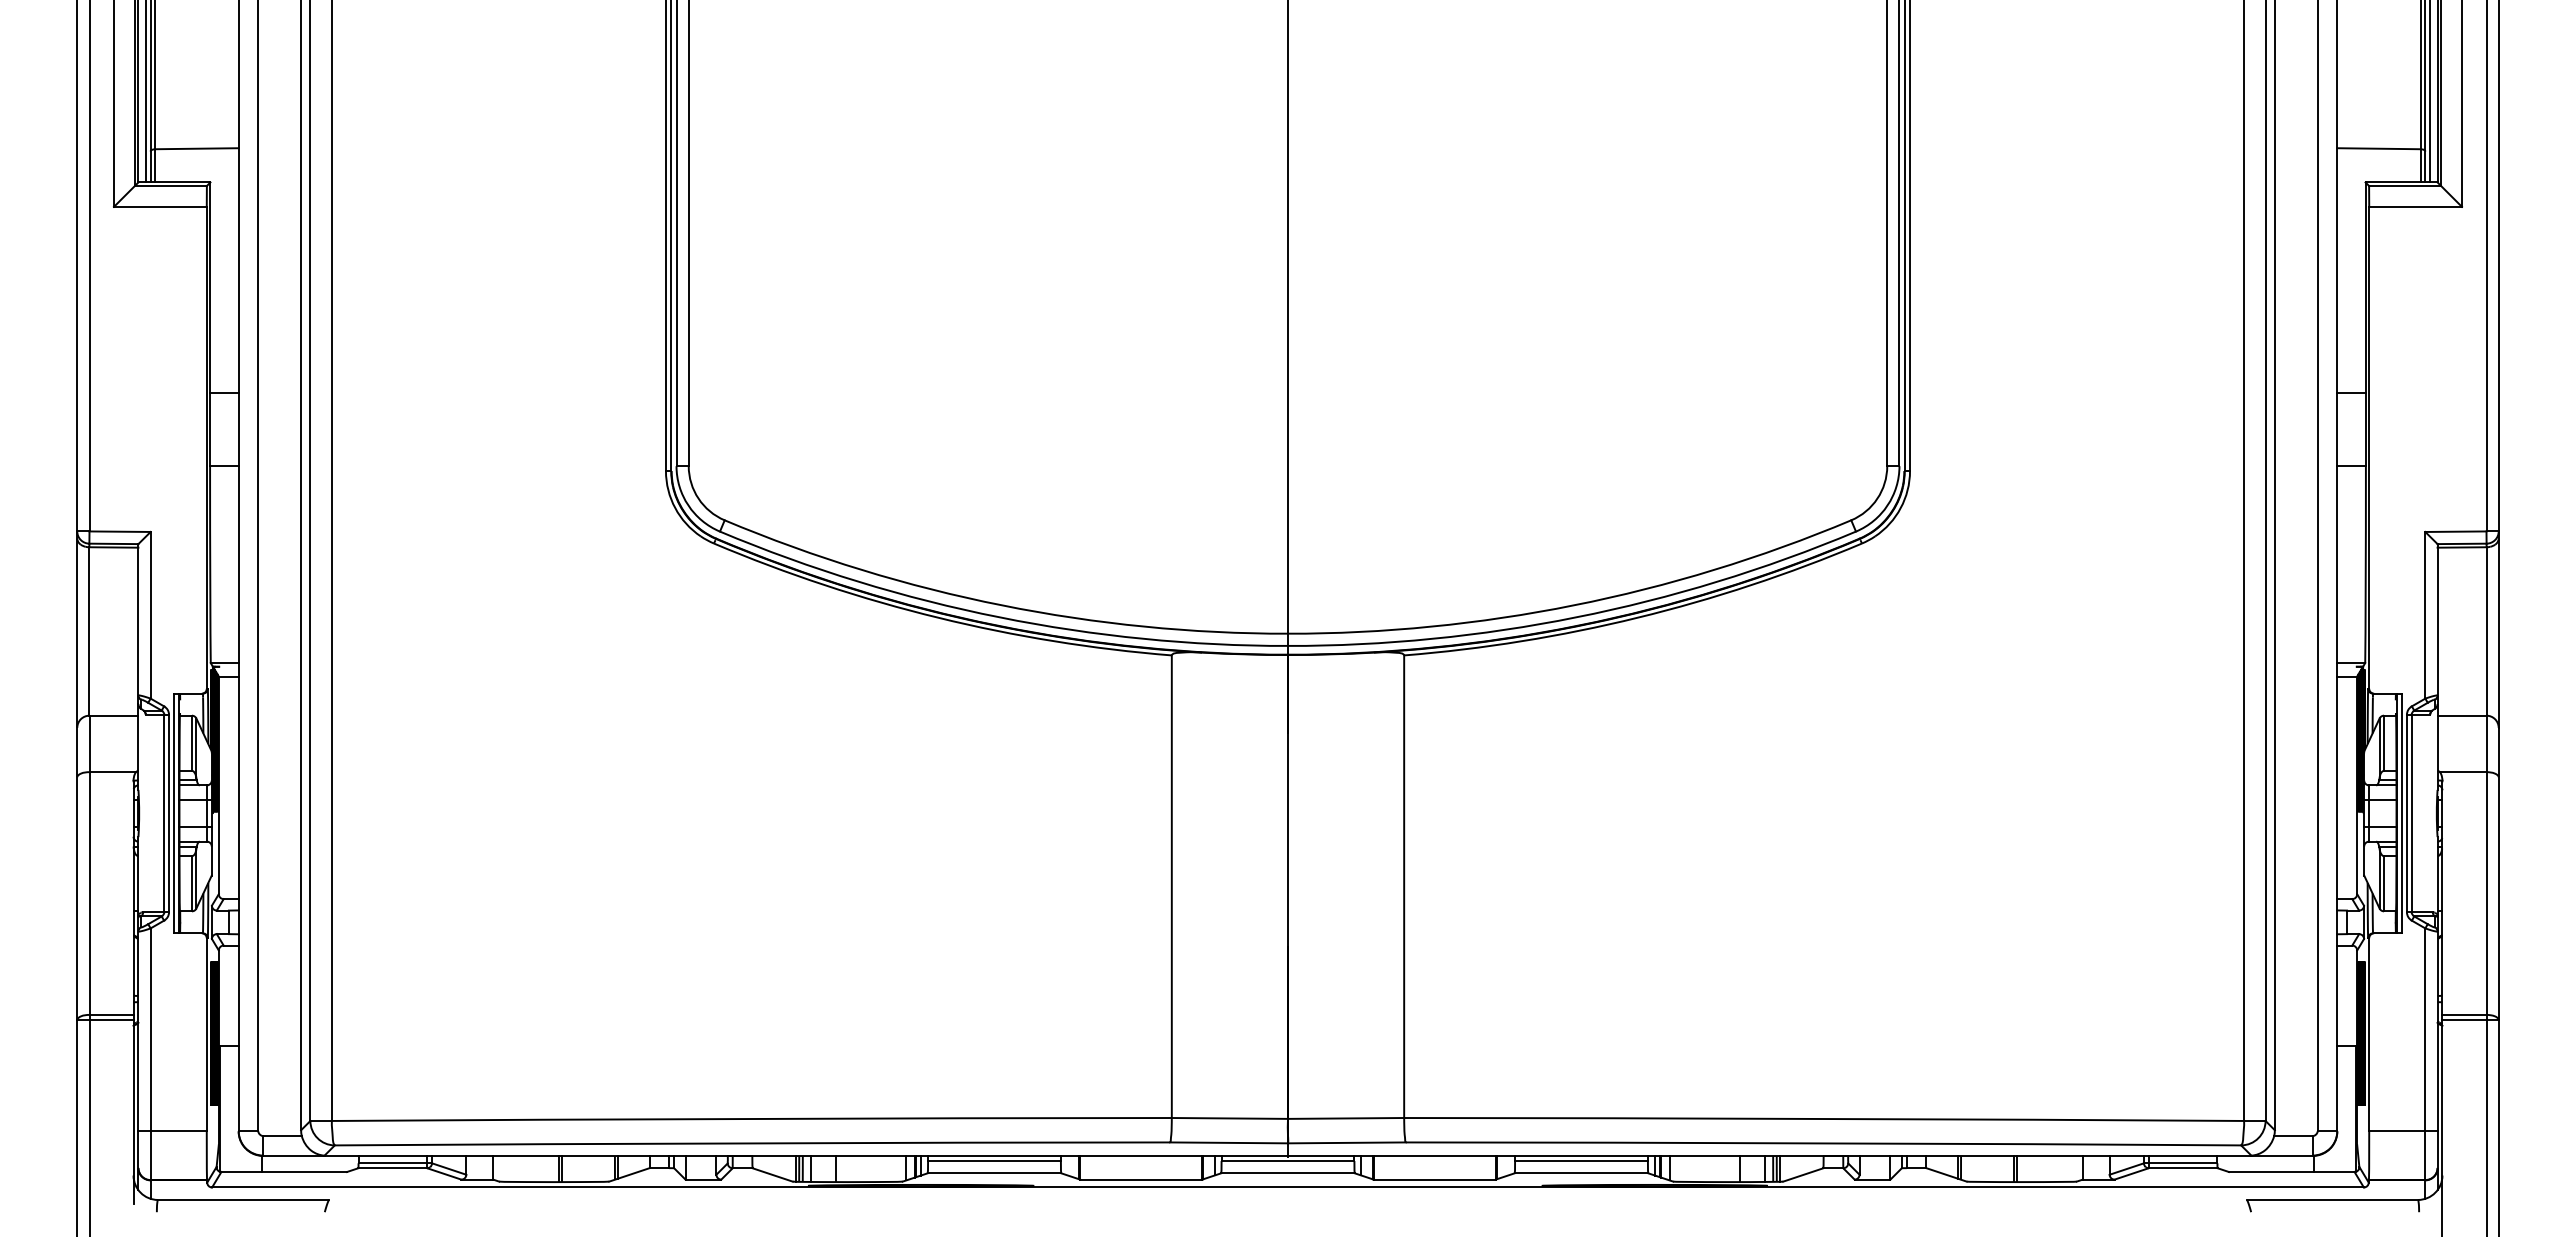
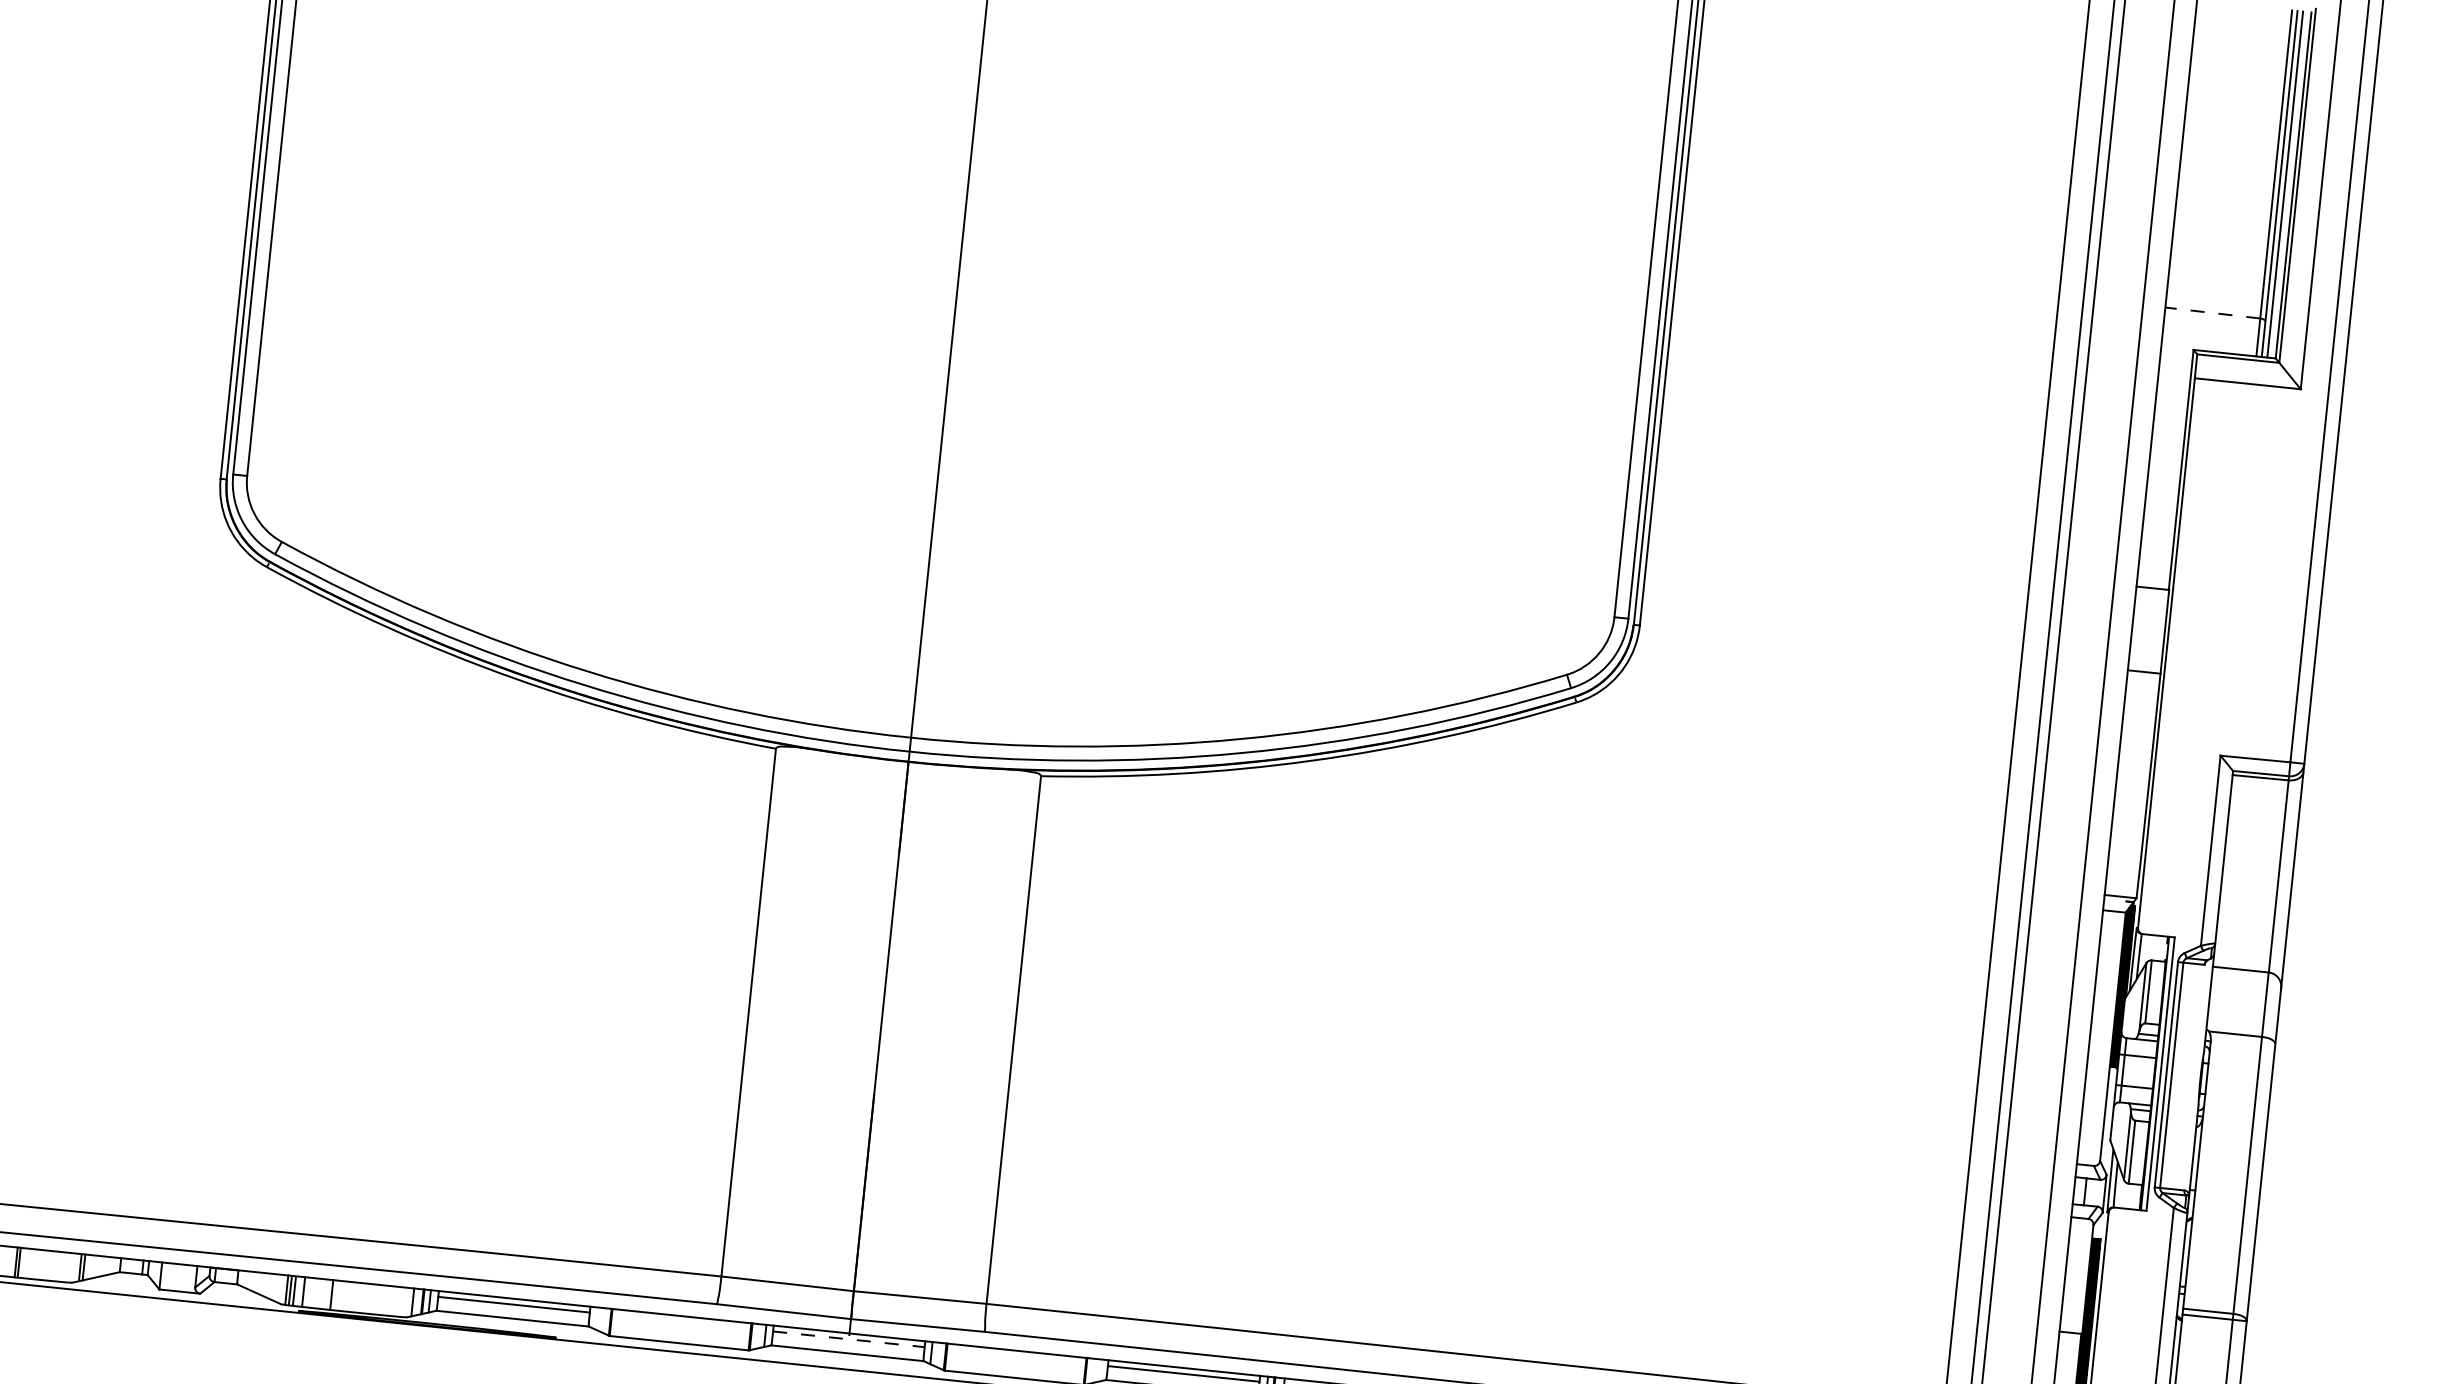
line: (2378, 148) -> (2212, 312), solid -> dashed
line: (1288, 1161) -> (849, 1339), solid -> dashed

